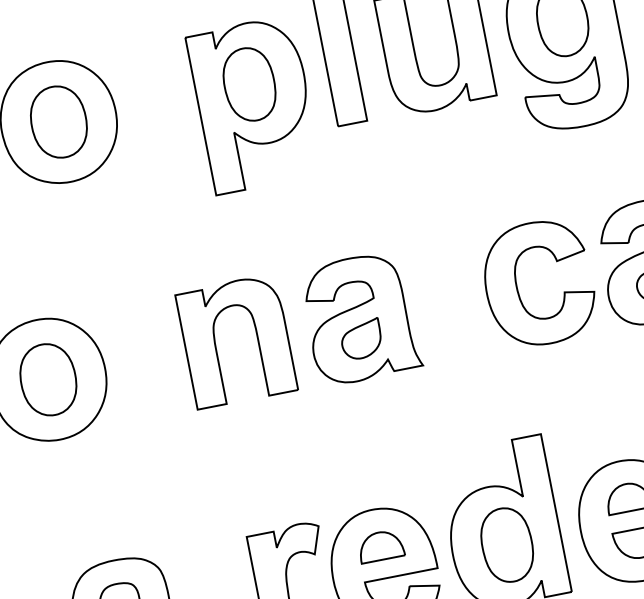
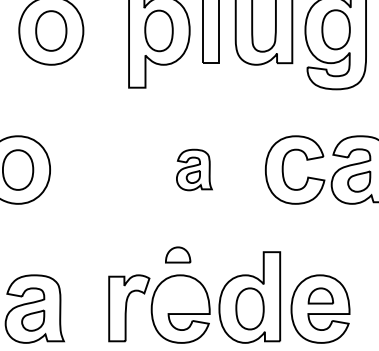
part: (360, 317) -> (194, 169), size x0.6
part: (217, 345) -> (113, 169), removed
part: (381, 545) -> (178, 254), moved

